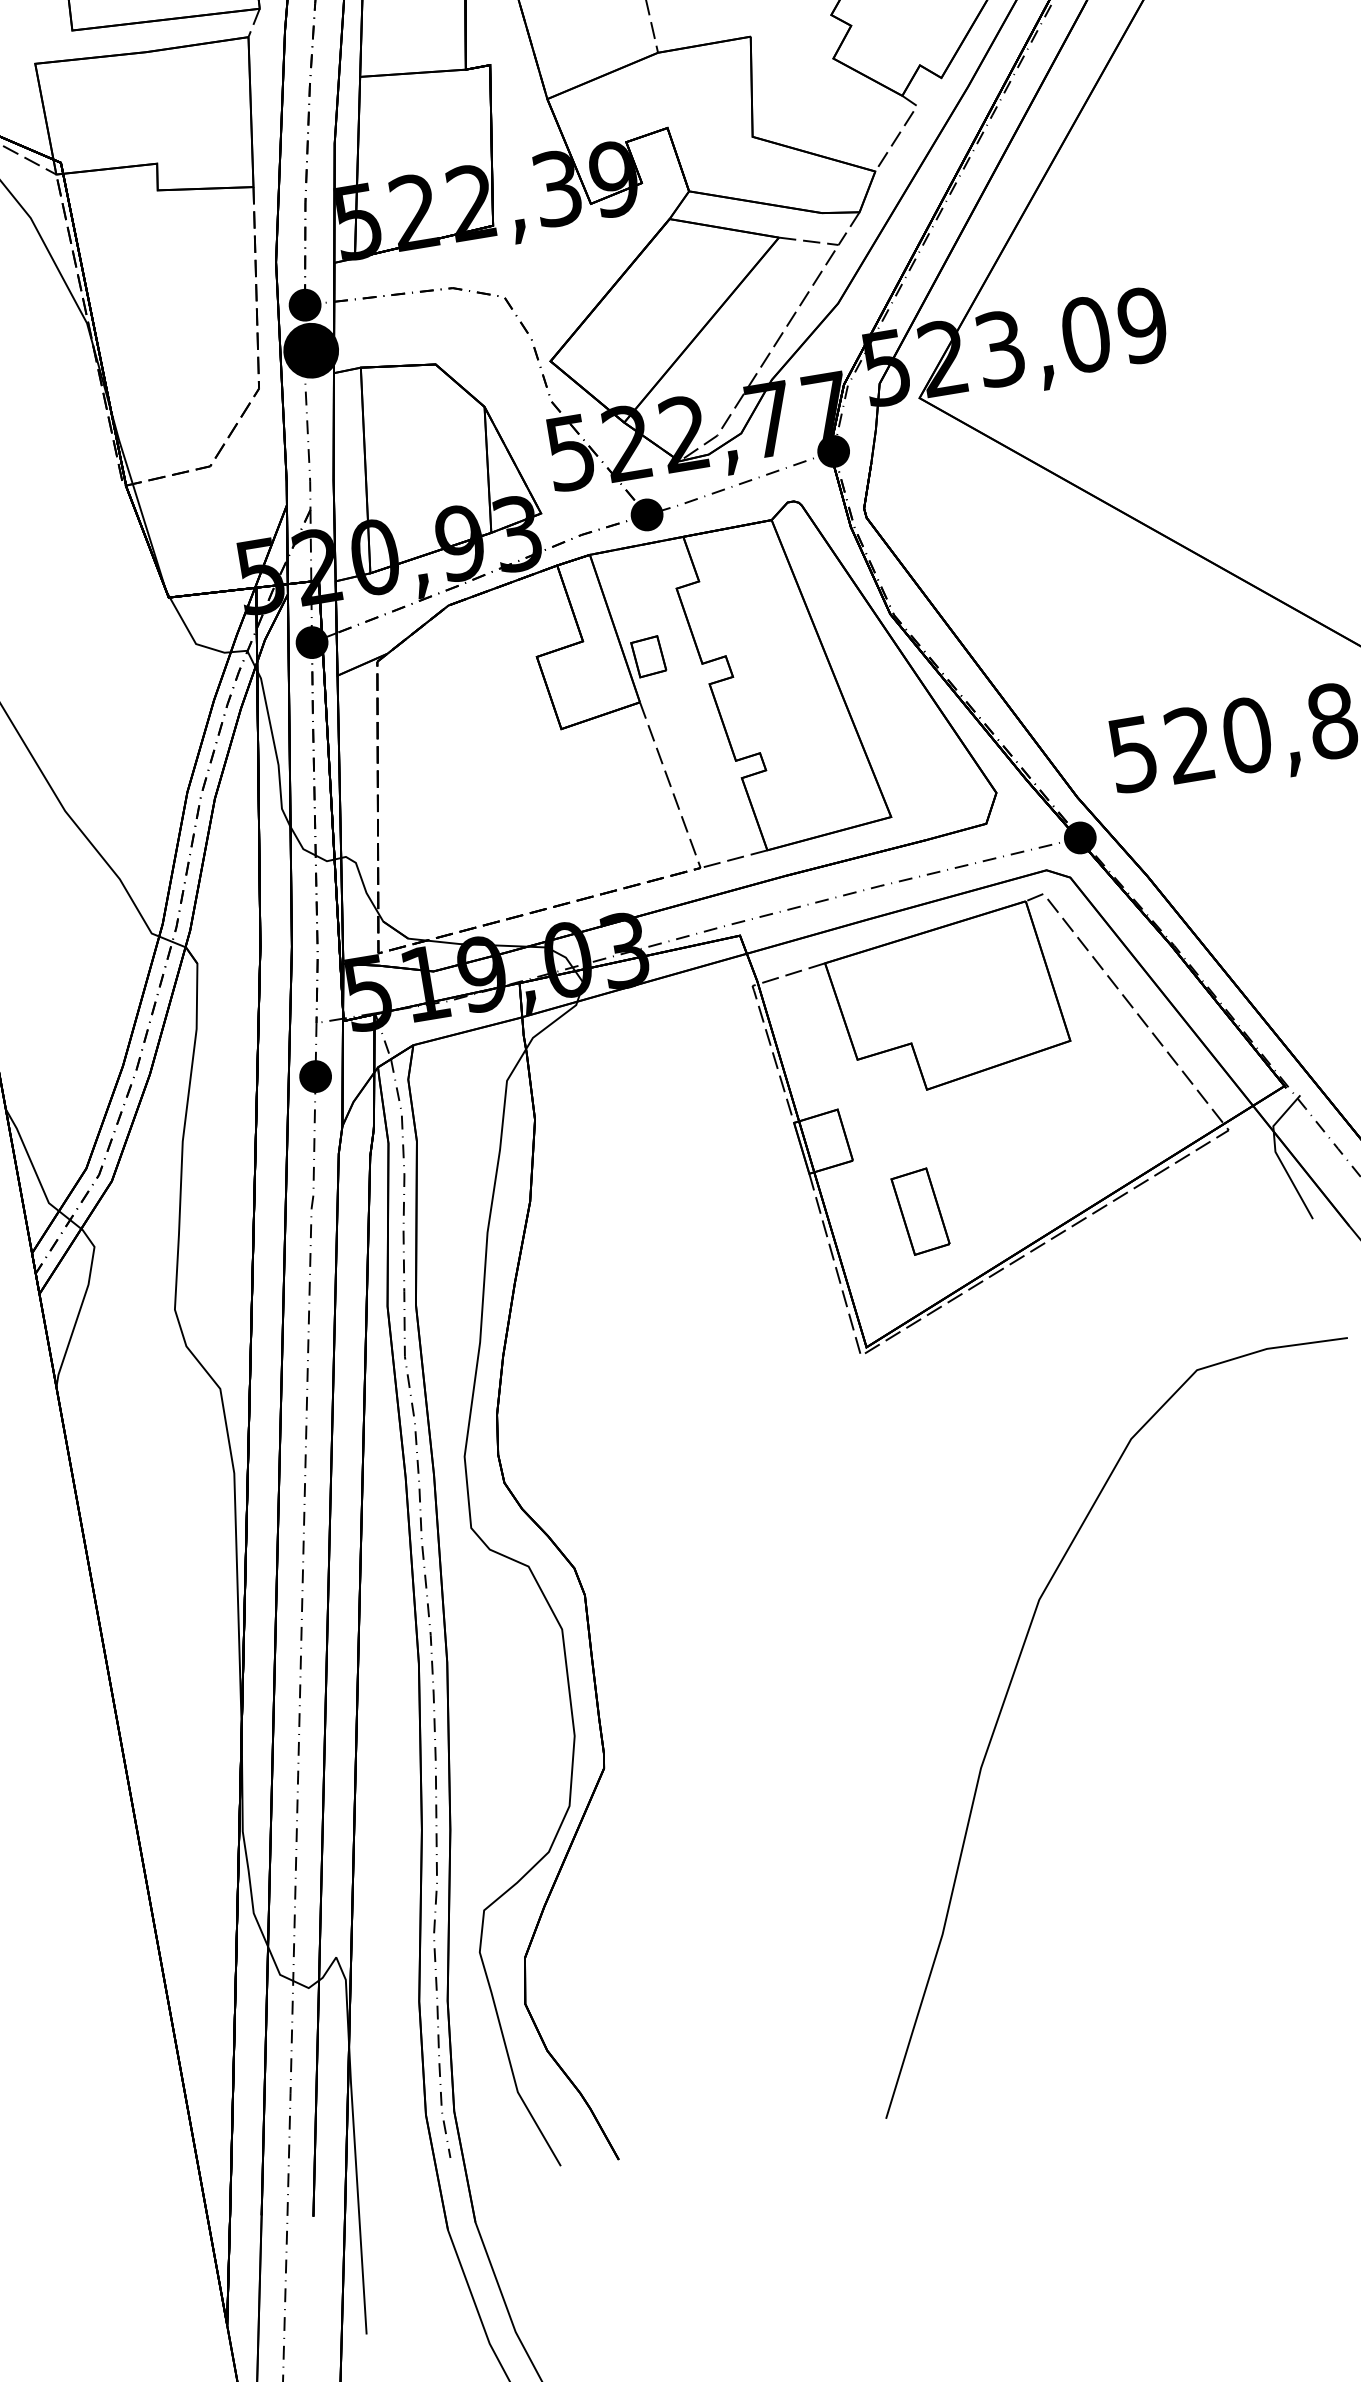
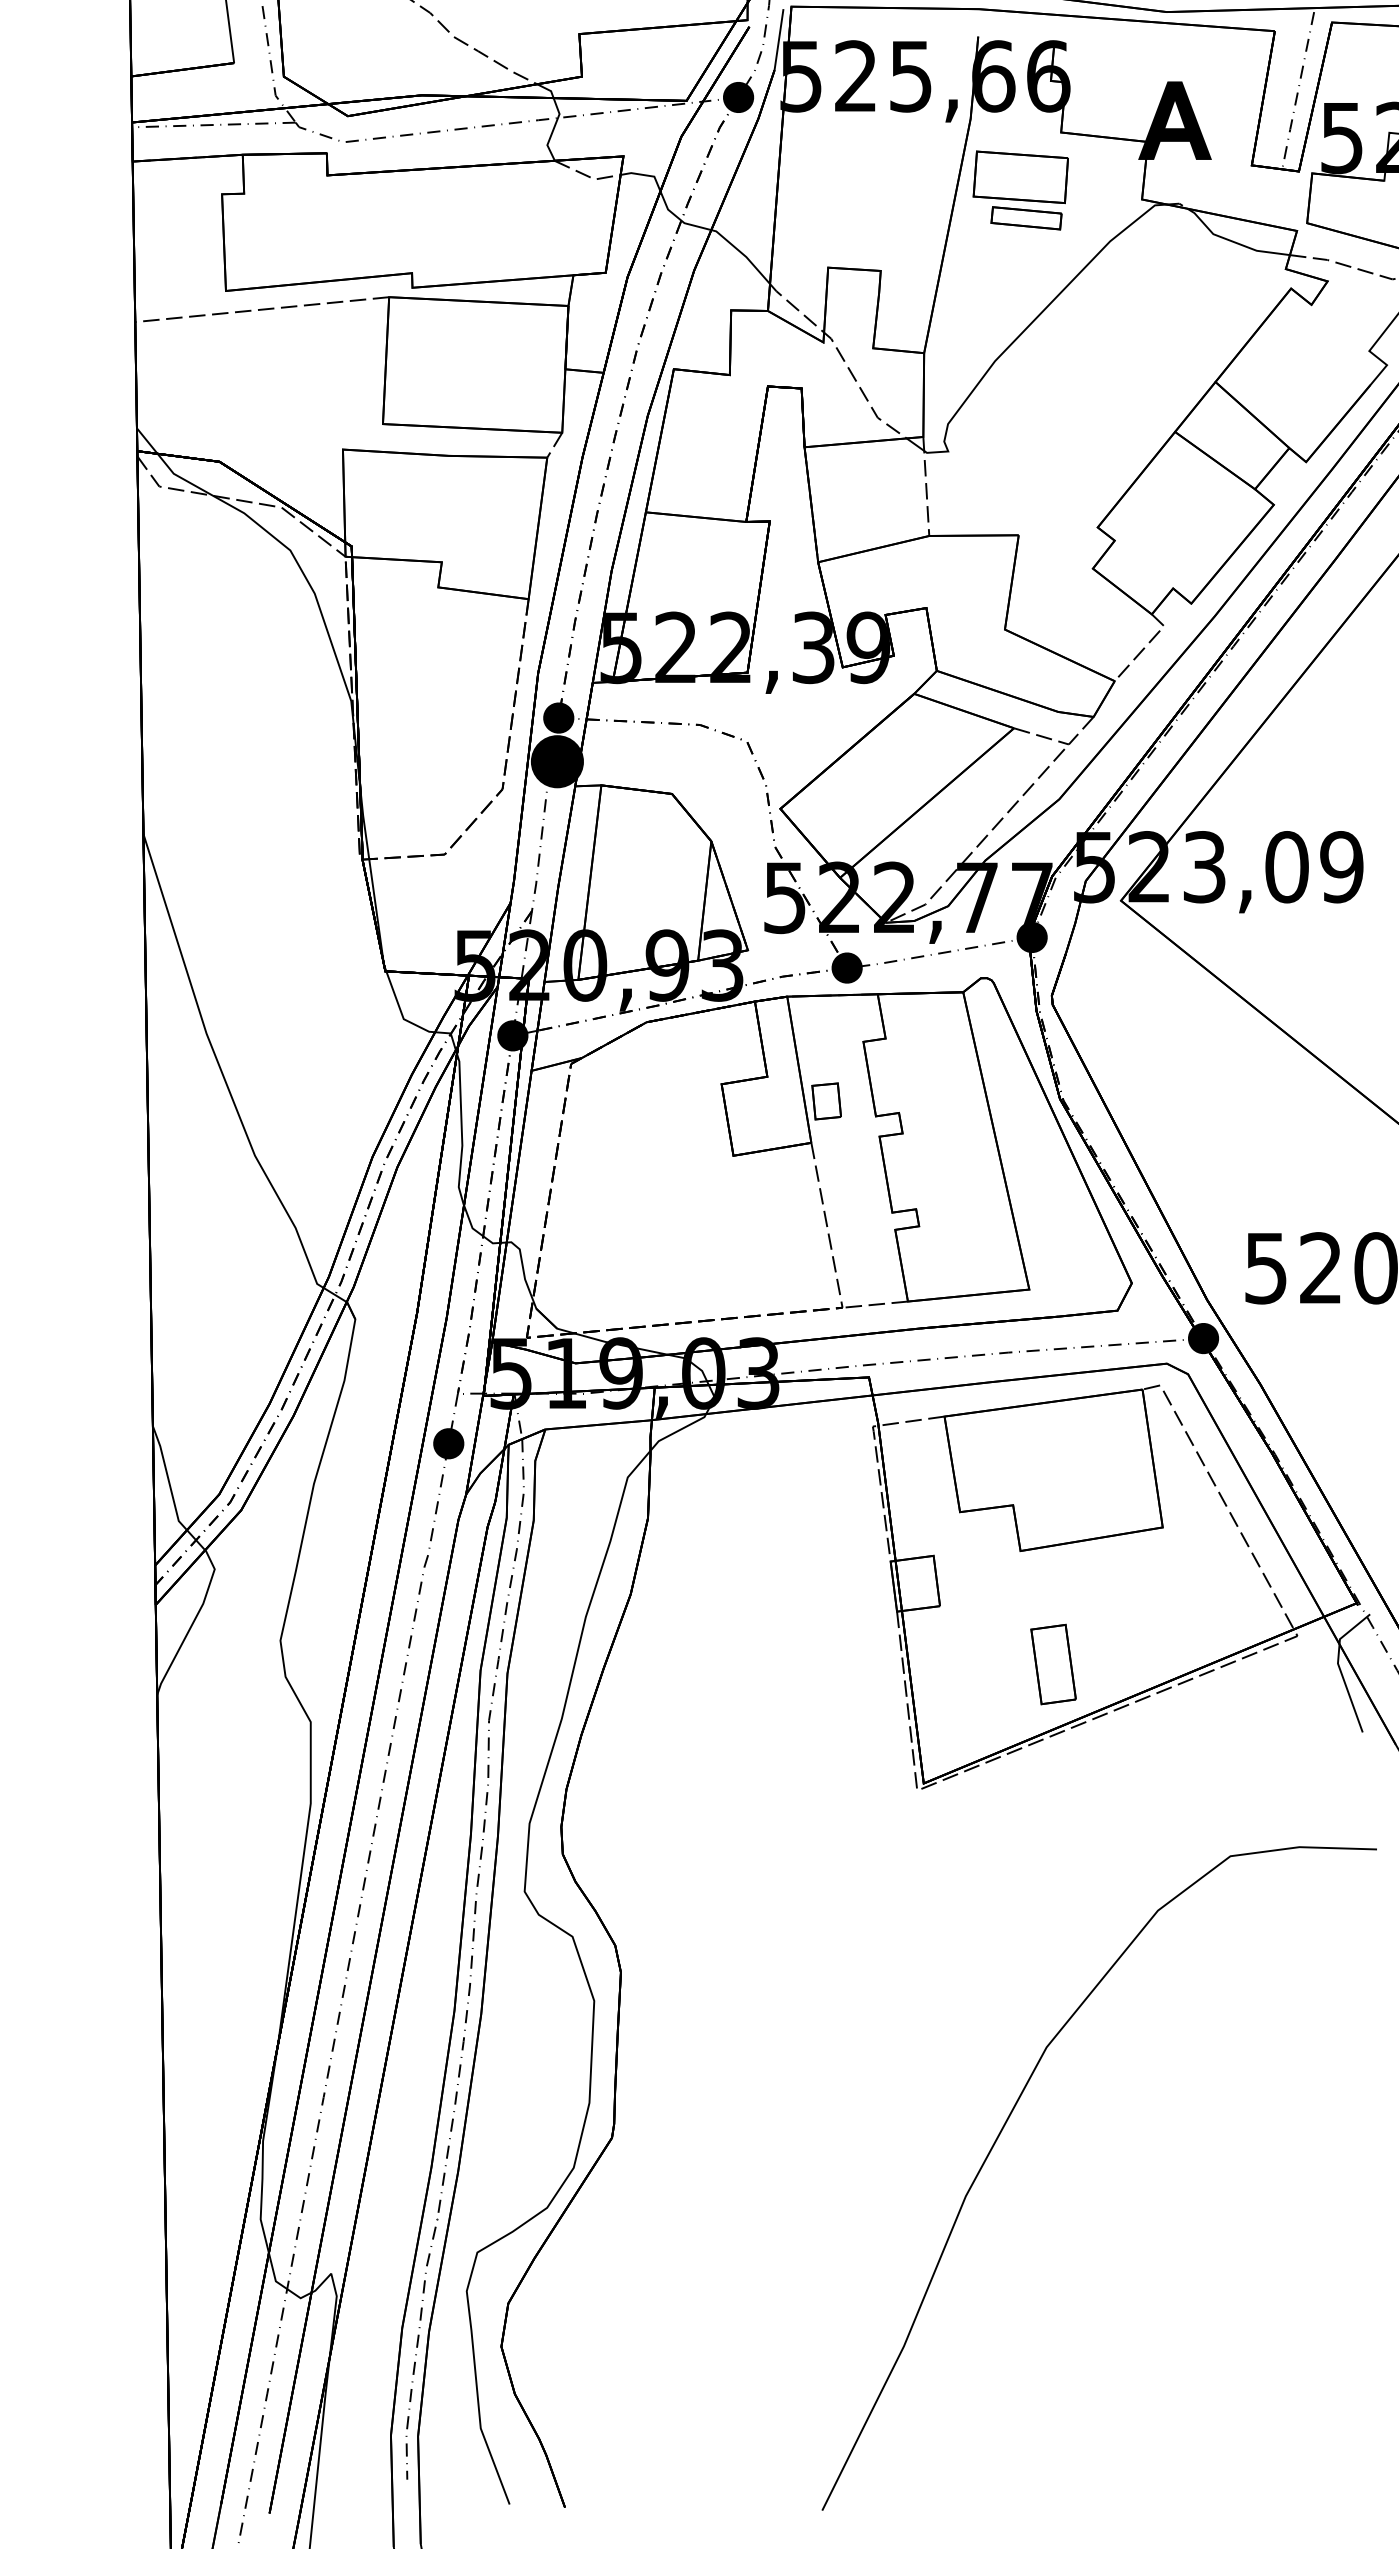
part: (920, 1211) -> (1053, 1664), moved

